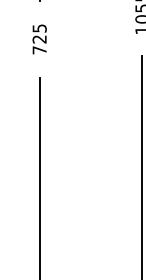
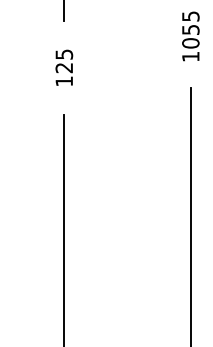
text: (39, 50) -> (63, 81), 725 -> 125

